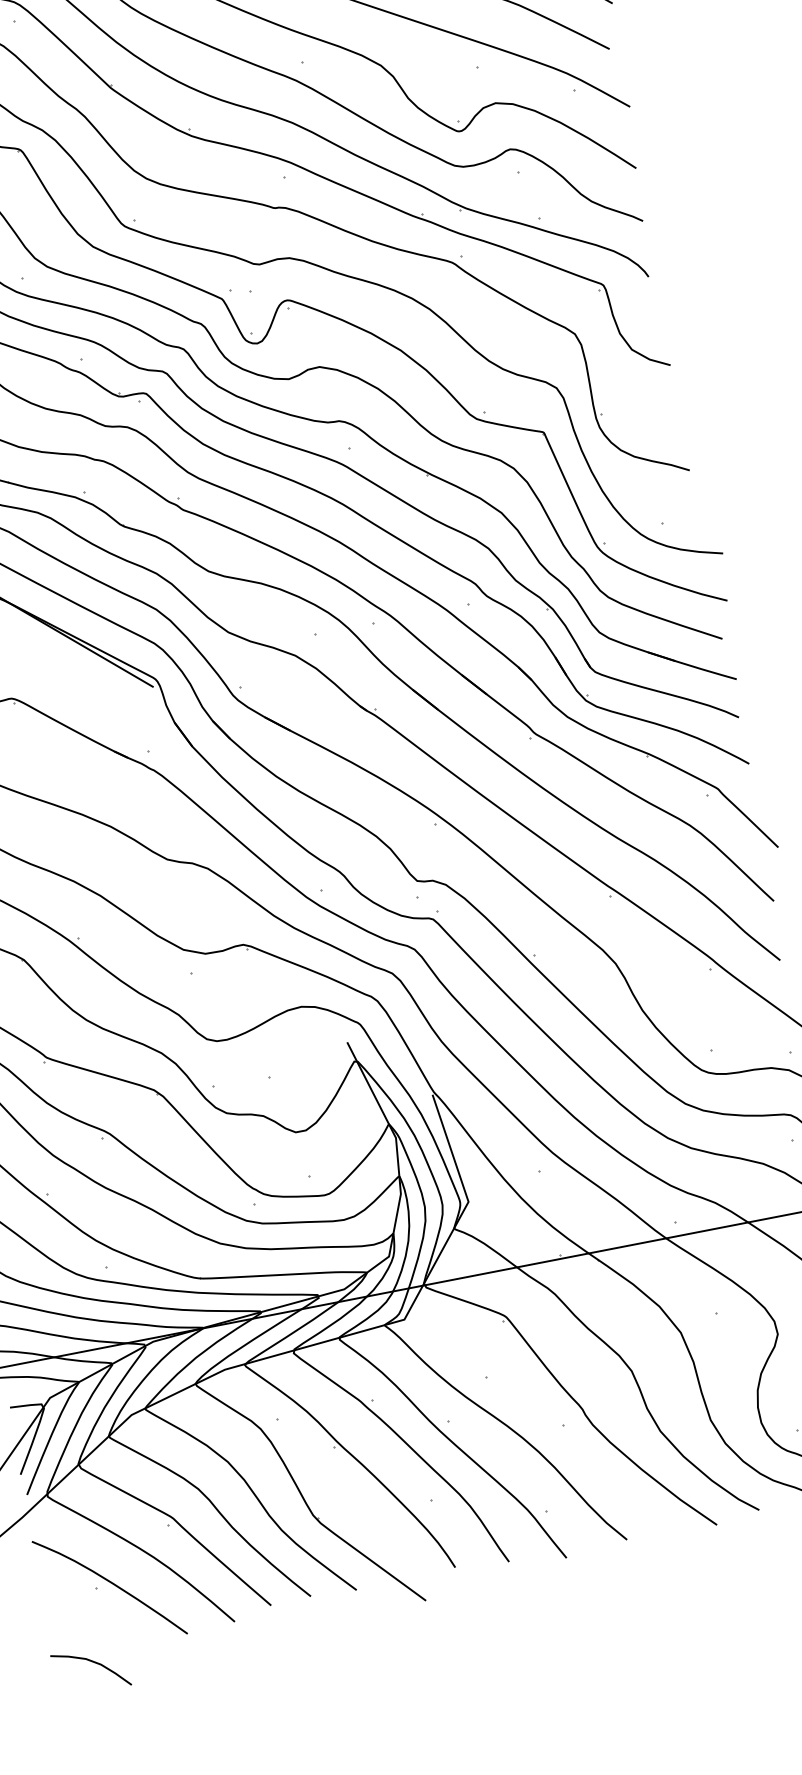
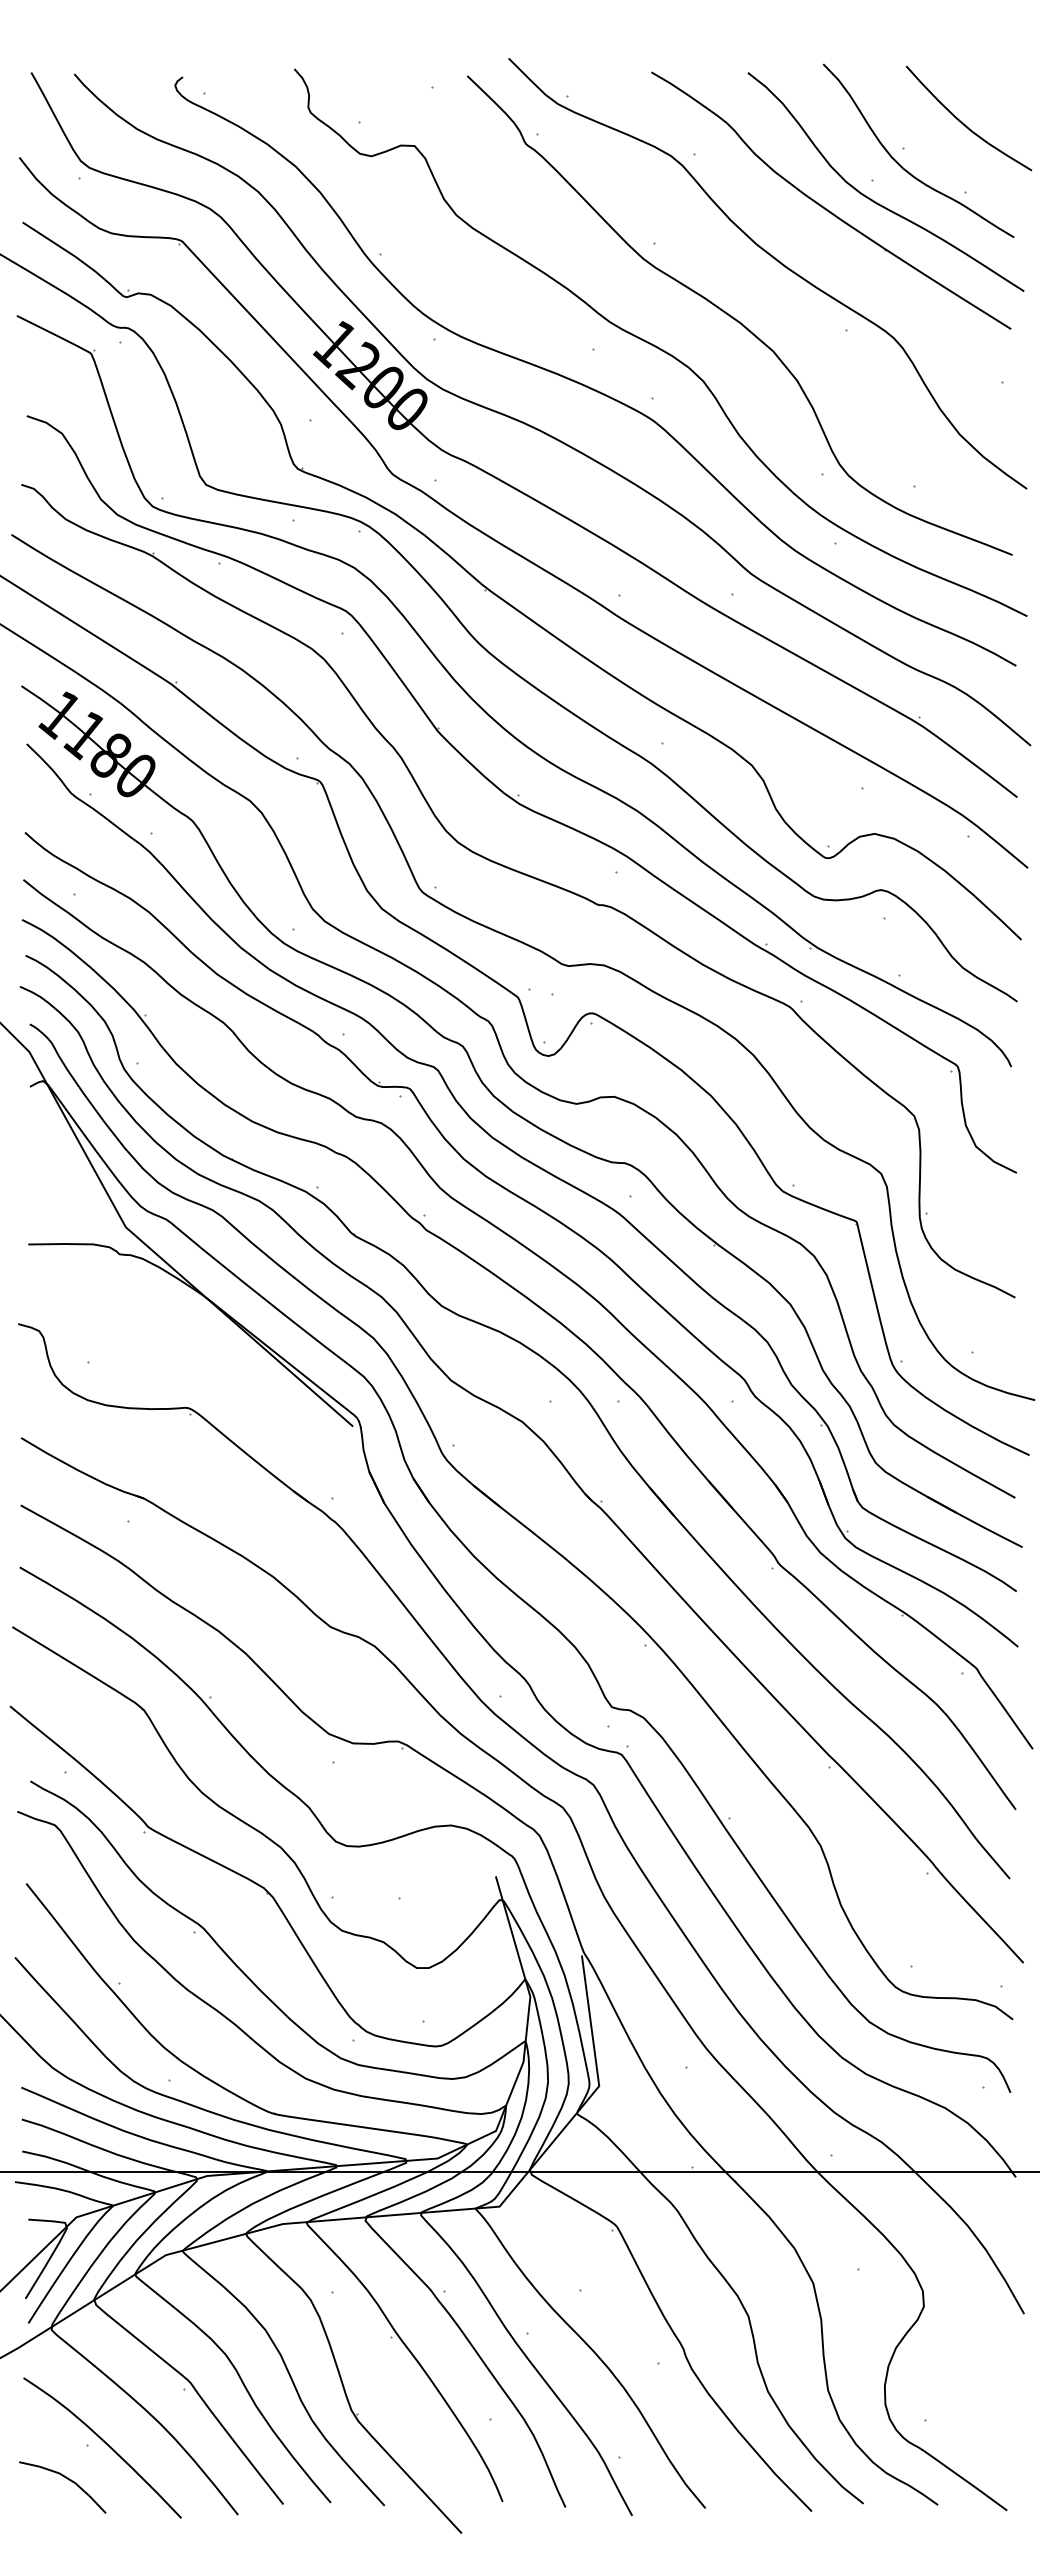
curve: (94, 1663) -> (68, 2480), moved

